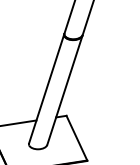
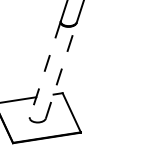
line: (46, 88) -> (45, 69), solid -> dashed
line: (65, 89) -> (61, 70), solid -> dashed

